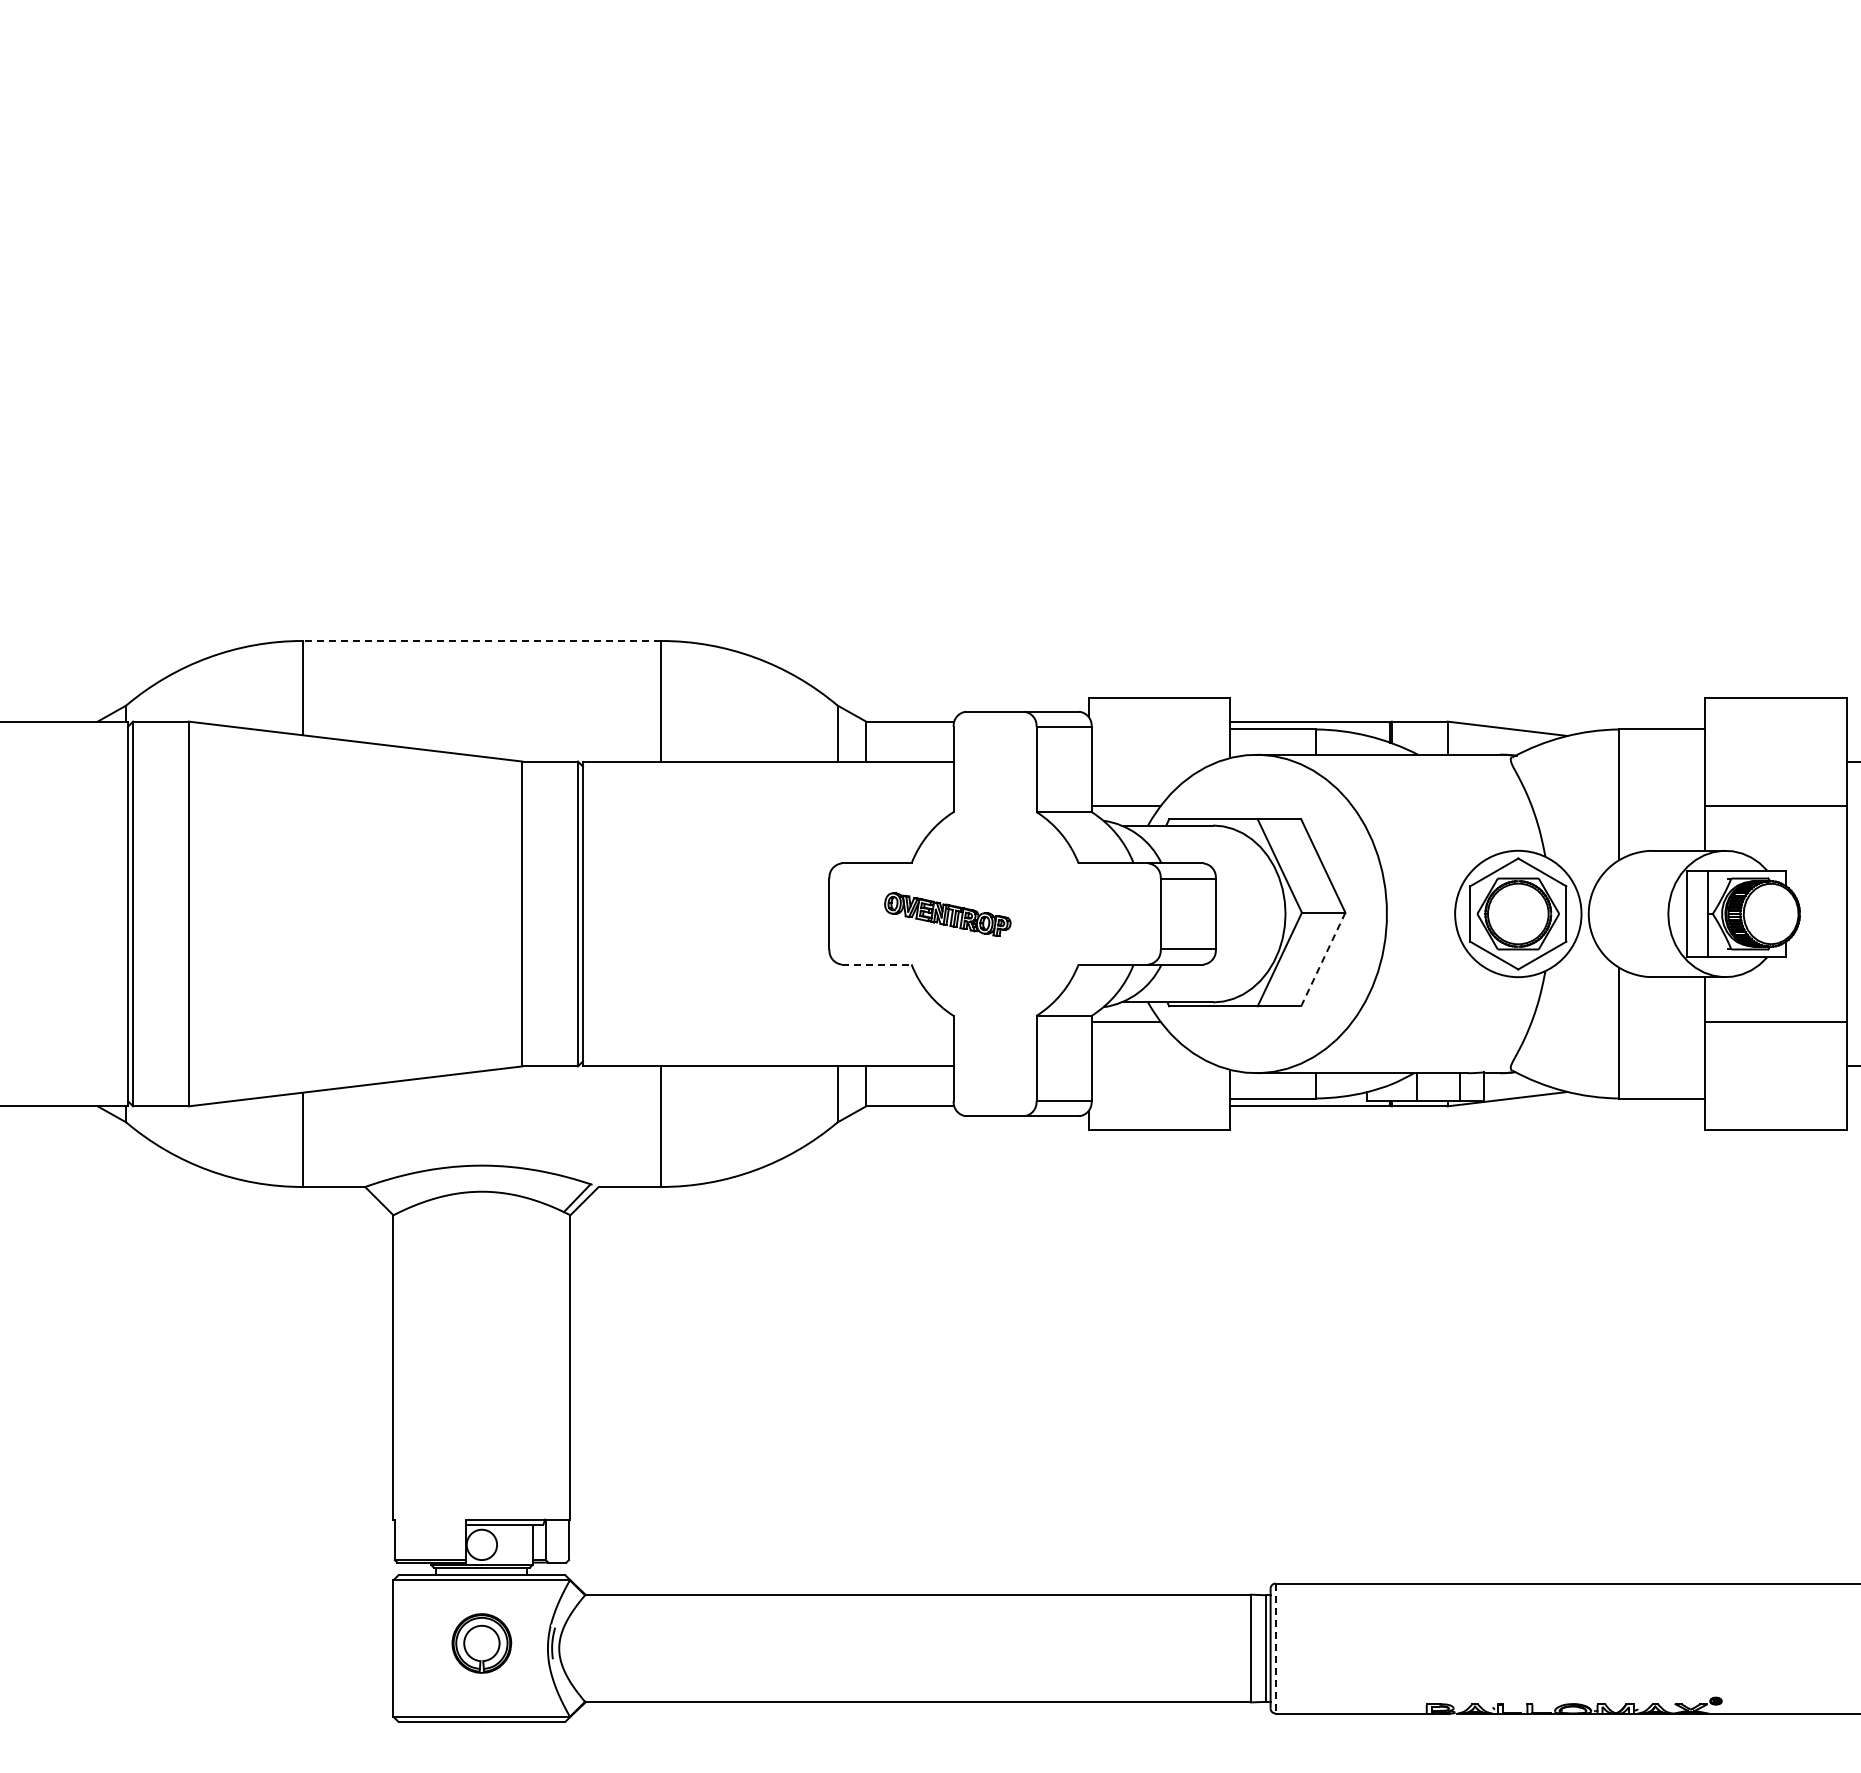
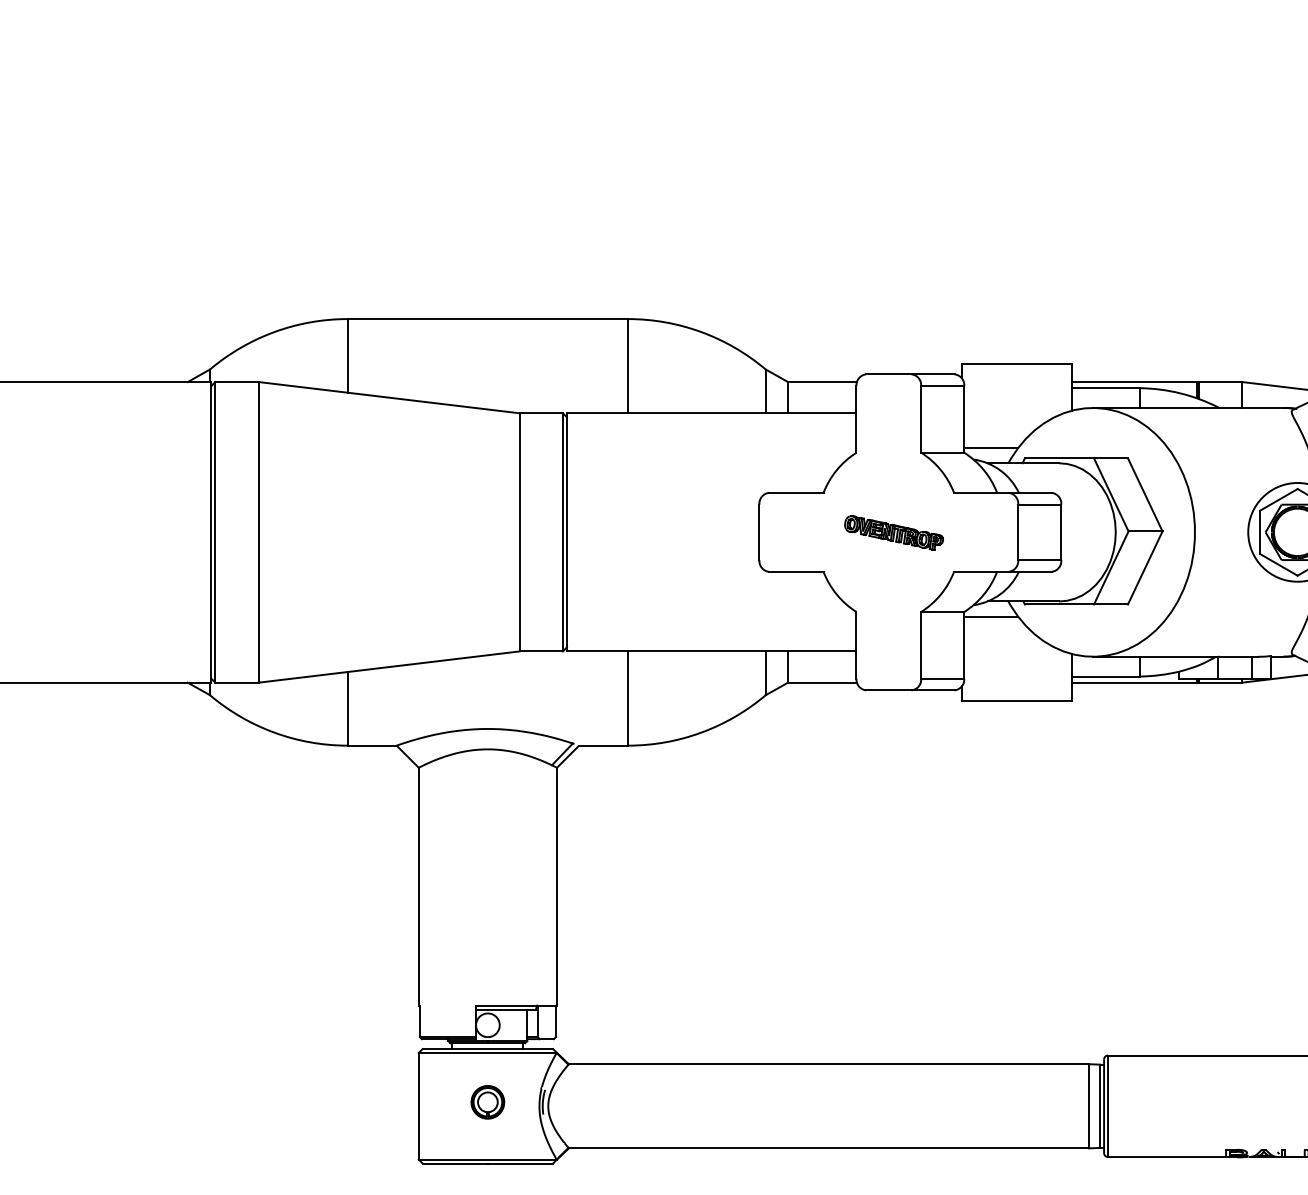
line: (481, 640) -> (487, 318), dashed -> solid
part: (947, 914) -> (893, 532), moved
line: (1323, 959) -> (1145, 567), dashed -> solid
line: (876, 964) -> (796, 571), dashed -> solid
part: (481, 1643) -> (487, 1102), size x0.71
line: (1275, 1648) -> (1107, 1106), dashed -> solid

